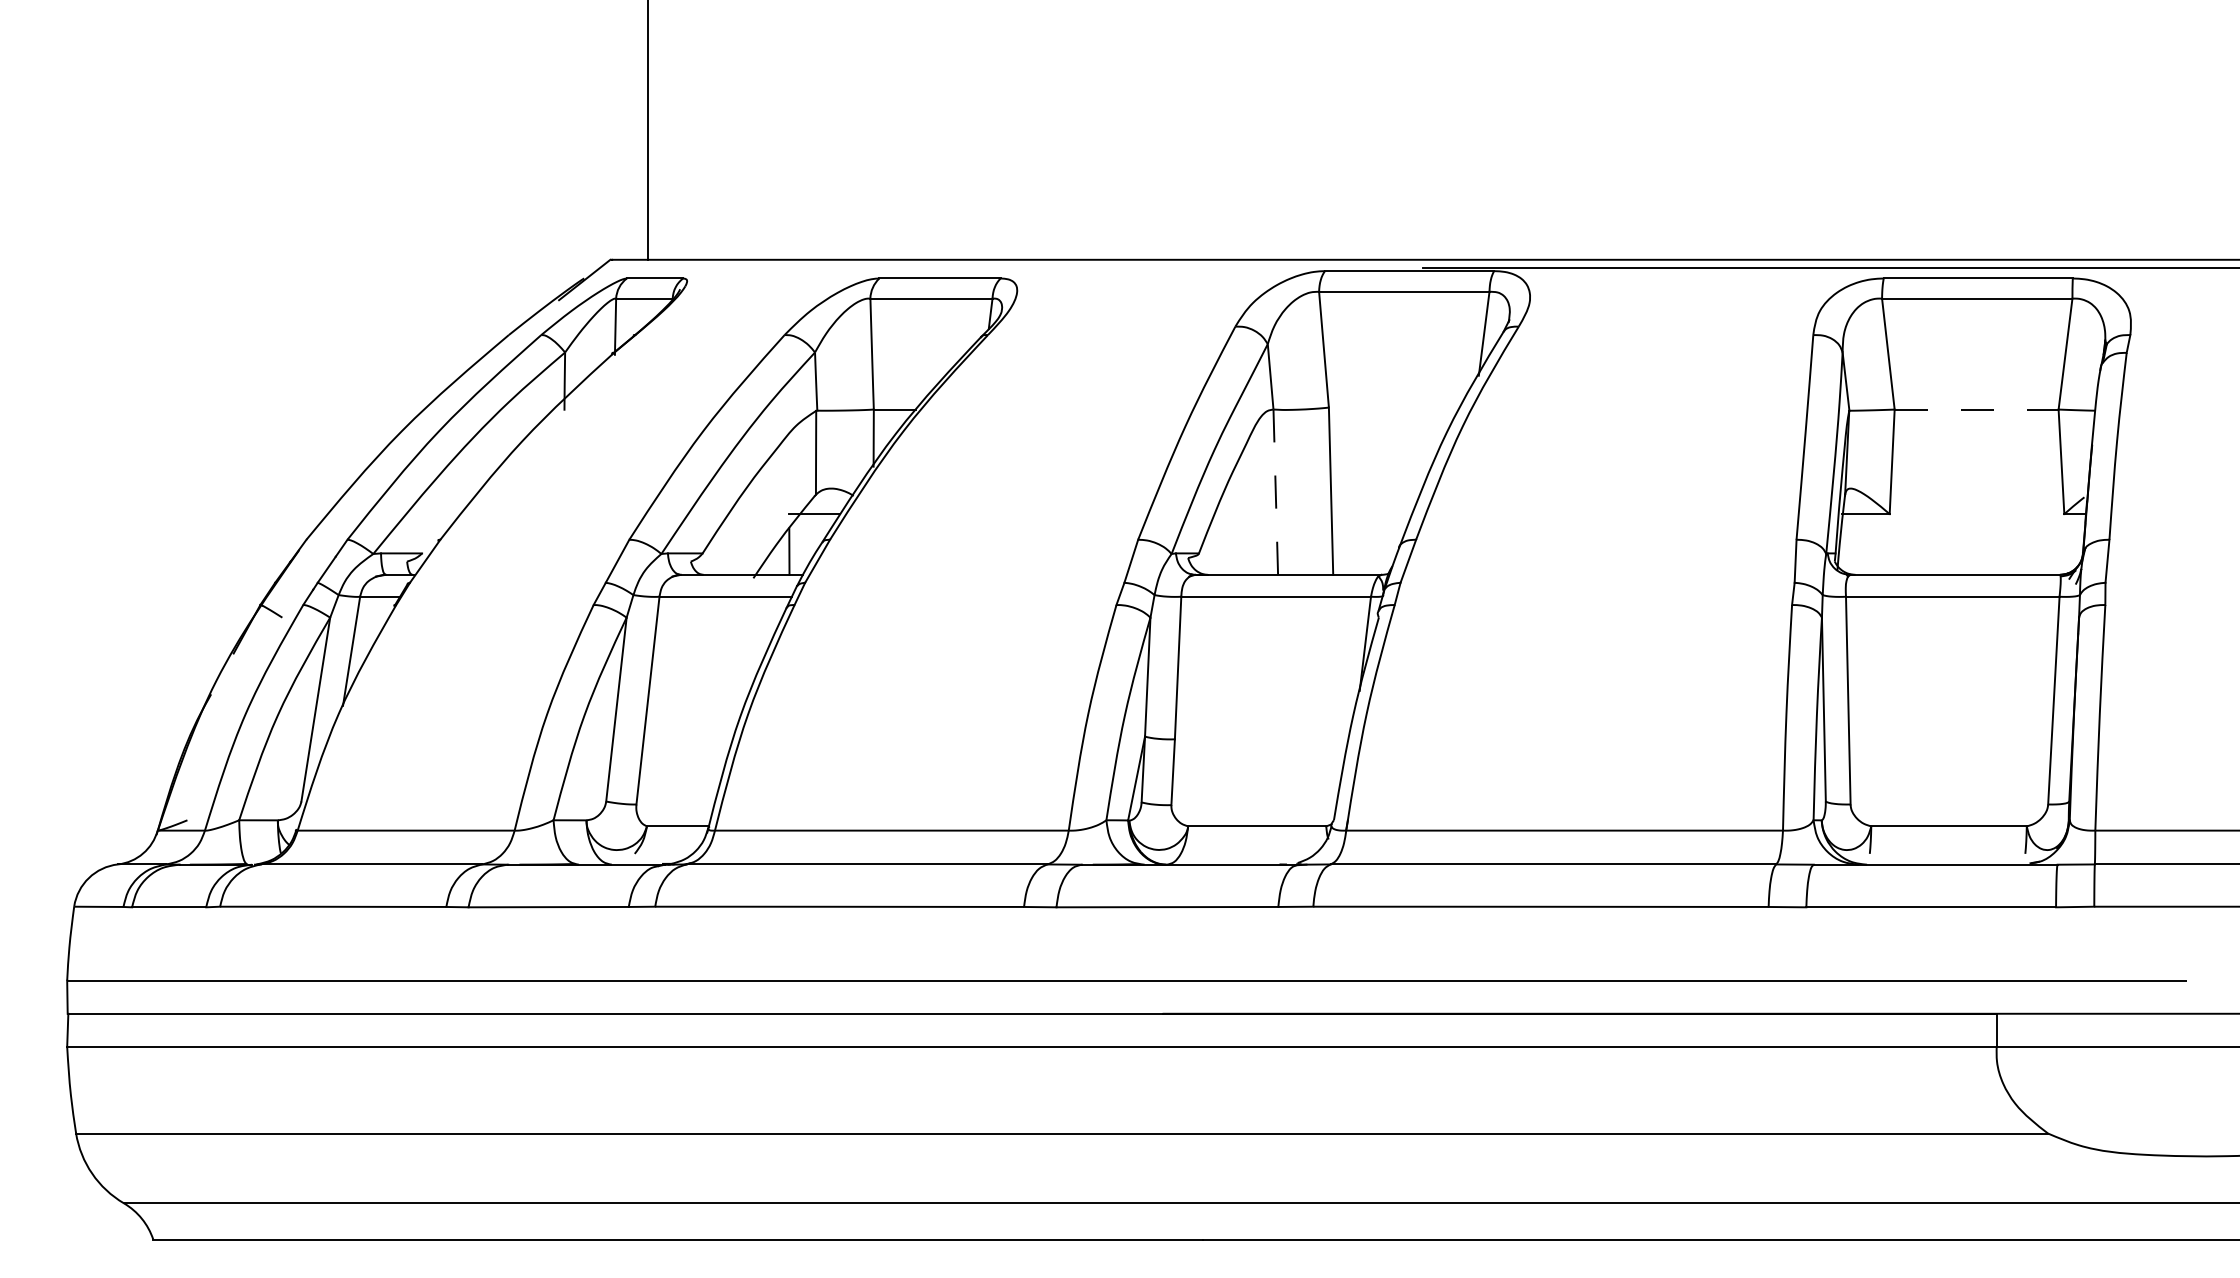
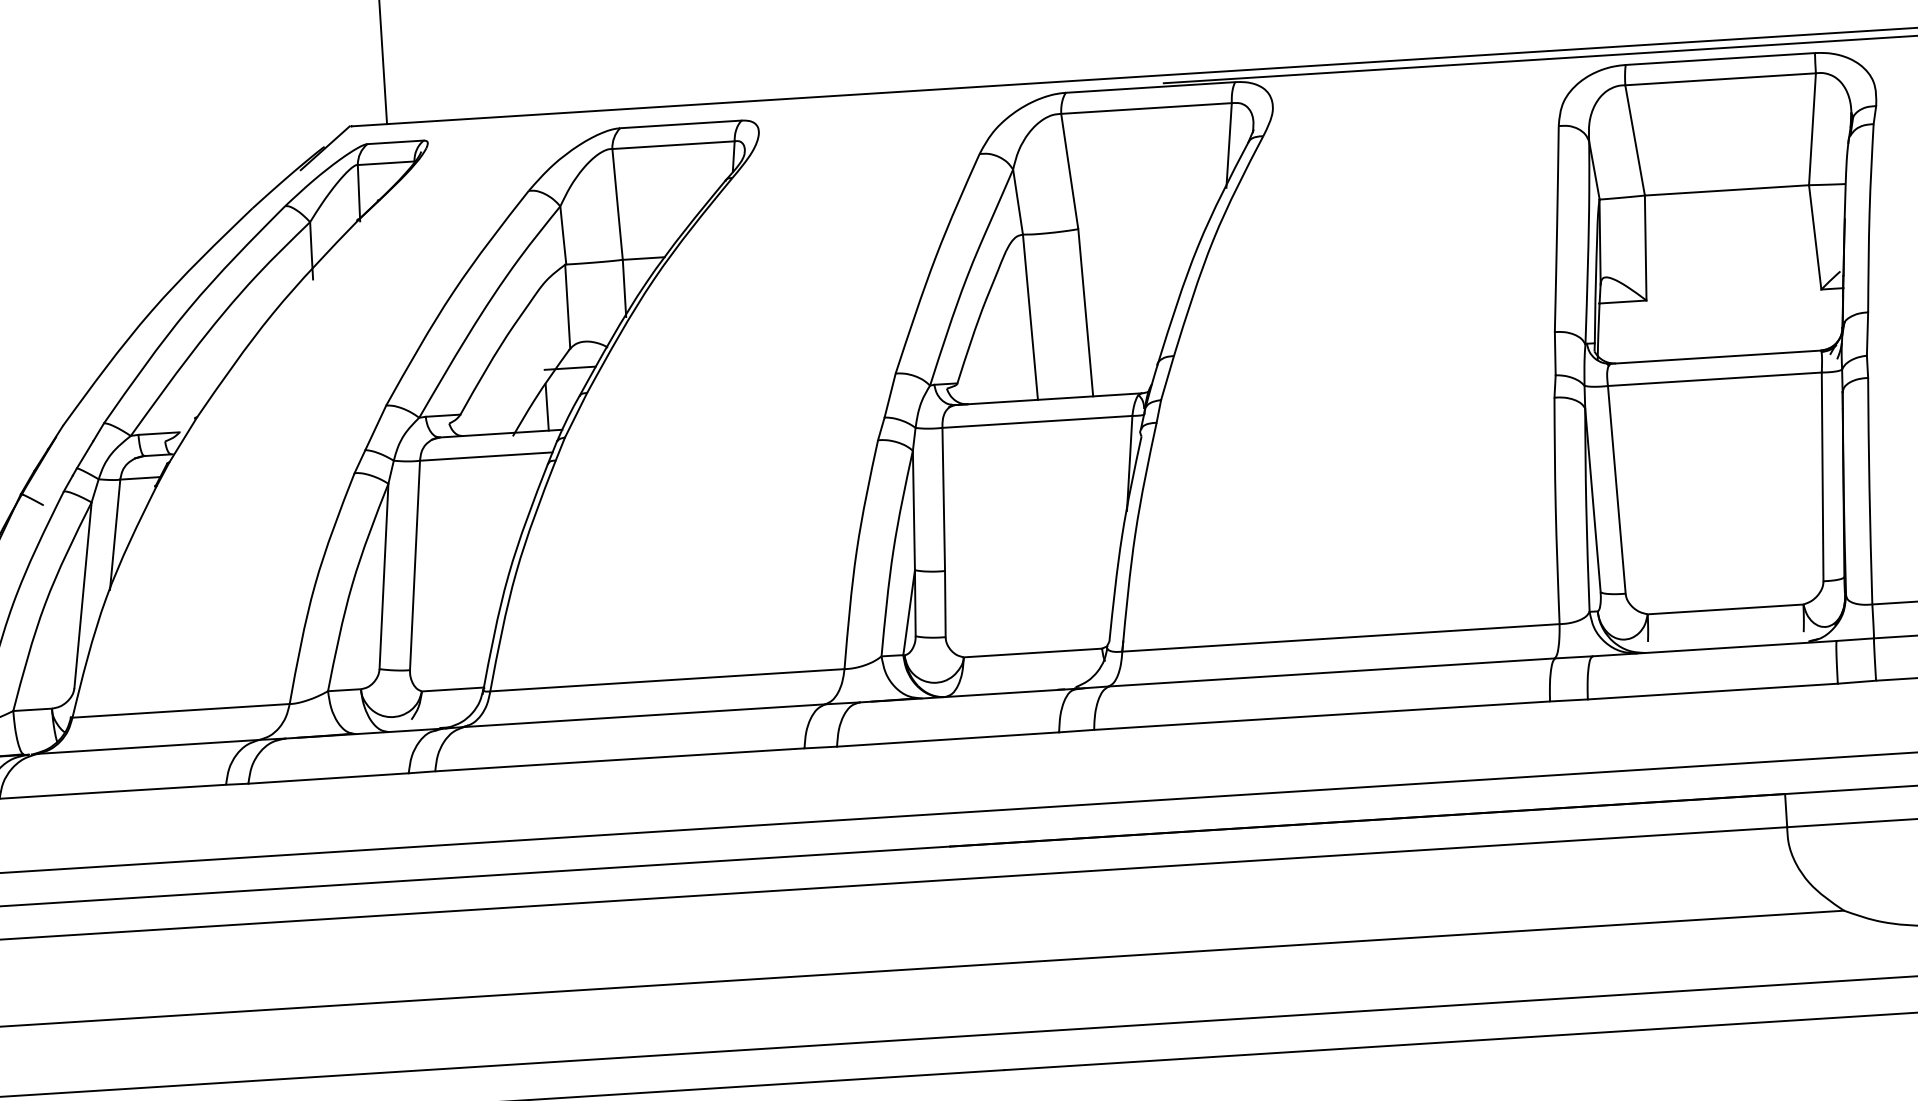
line: (1976, 409) -> (1726, 190), dashed -> solid
line: (1275, 492) -> (1030, 317), dashed -> solid

